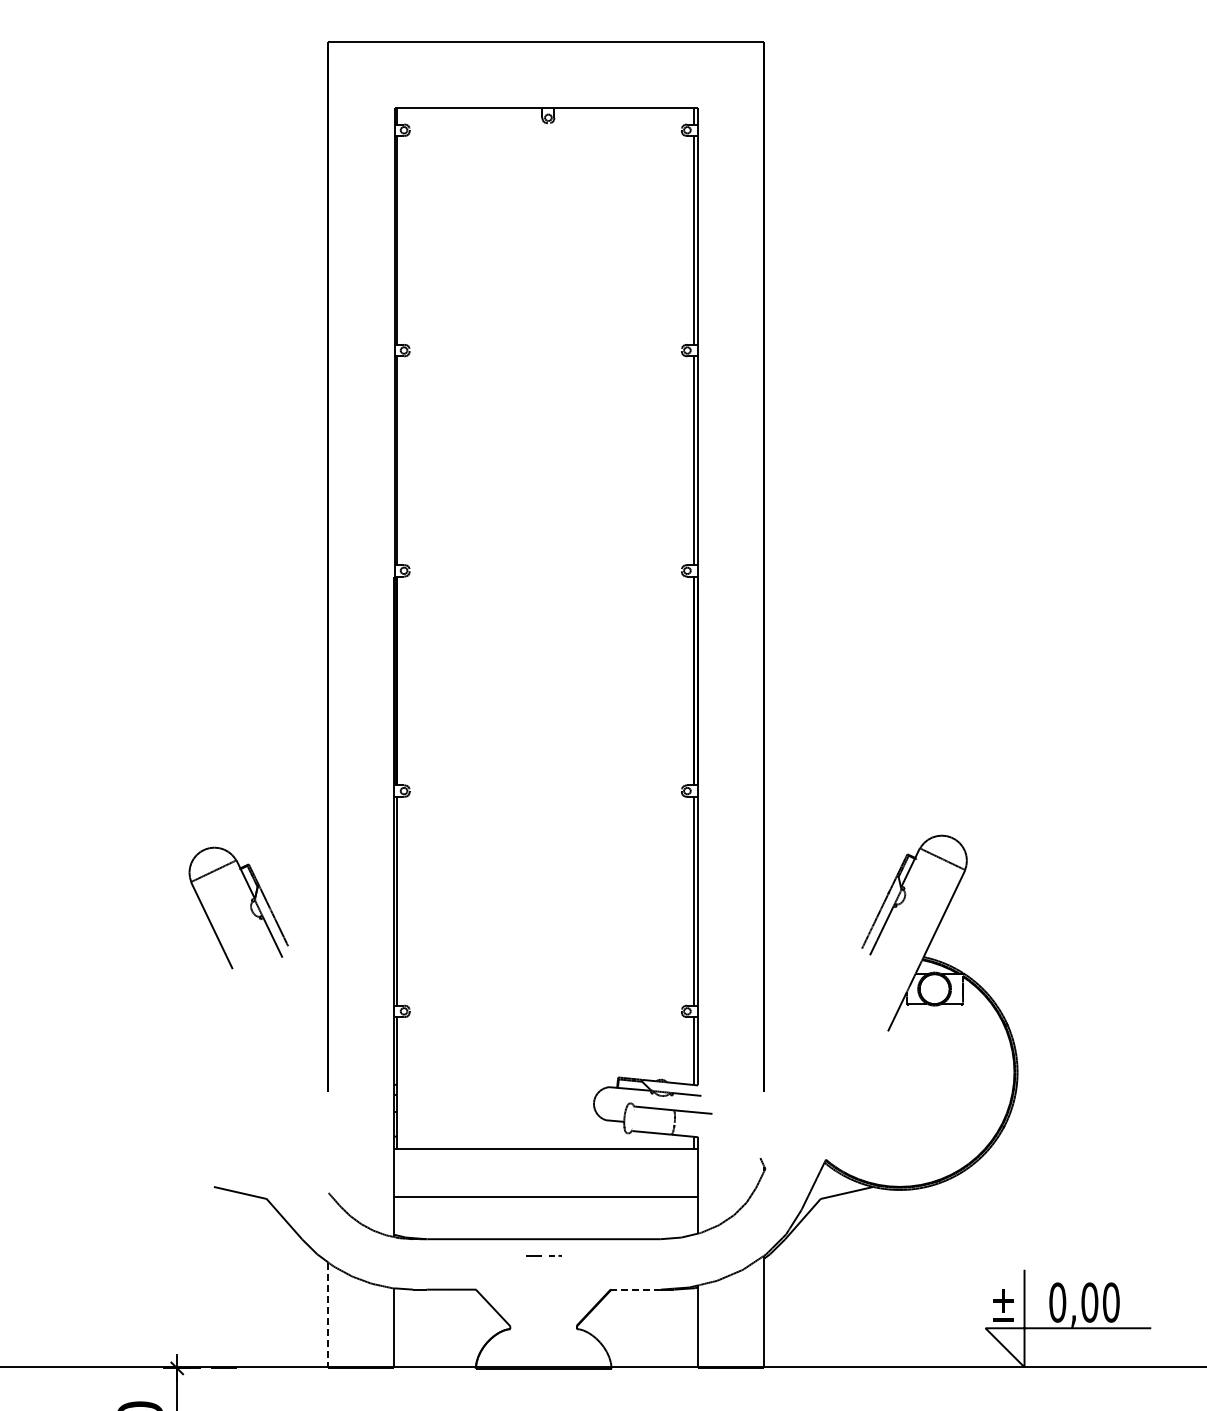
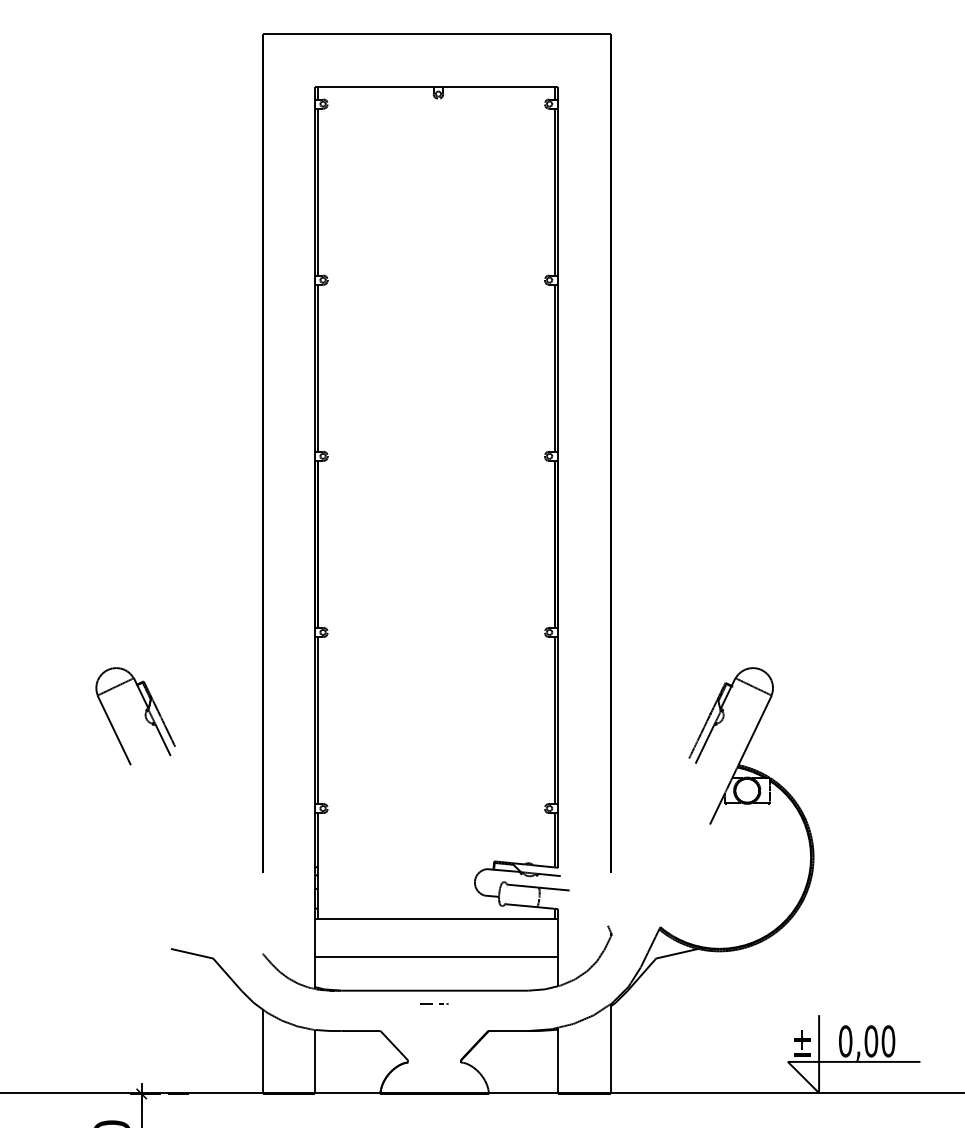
part: (250, 907) -> (145, 715), moved
line: (636, 1289) -> (508, 1030), dashed -> solid
line: (328, 1315) -> (262, 1051), dashed -> solid

